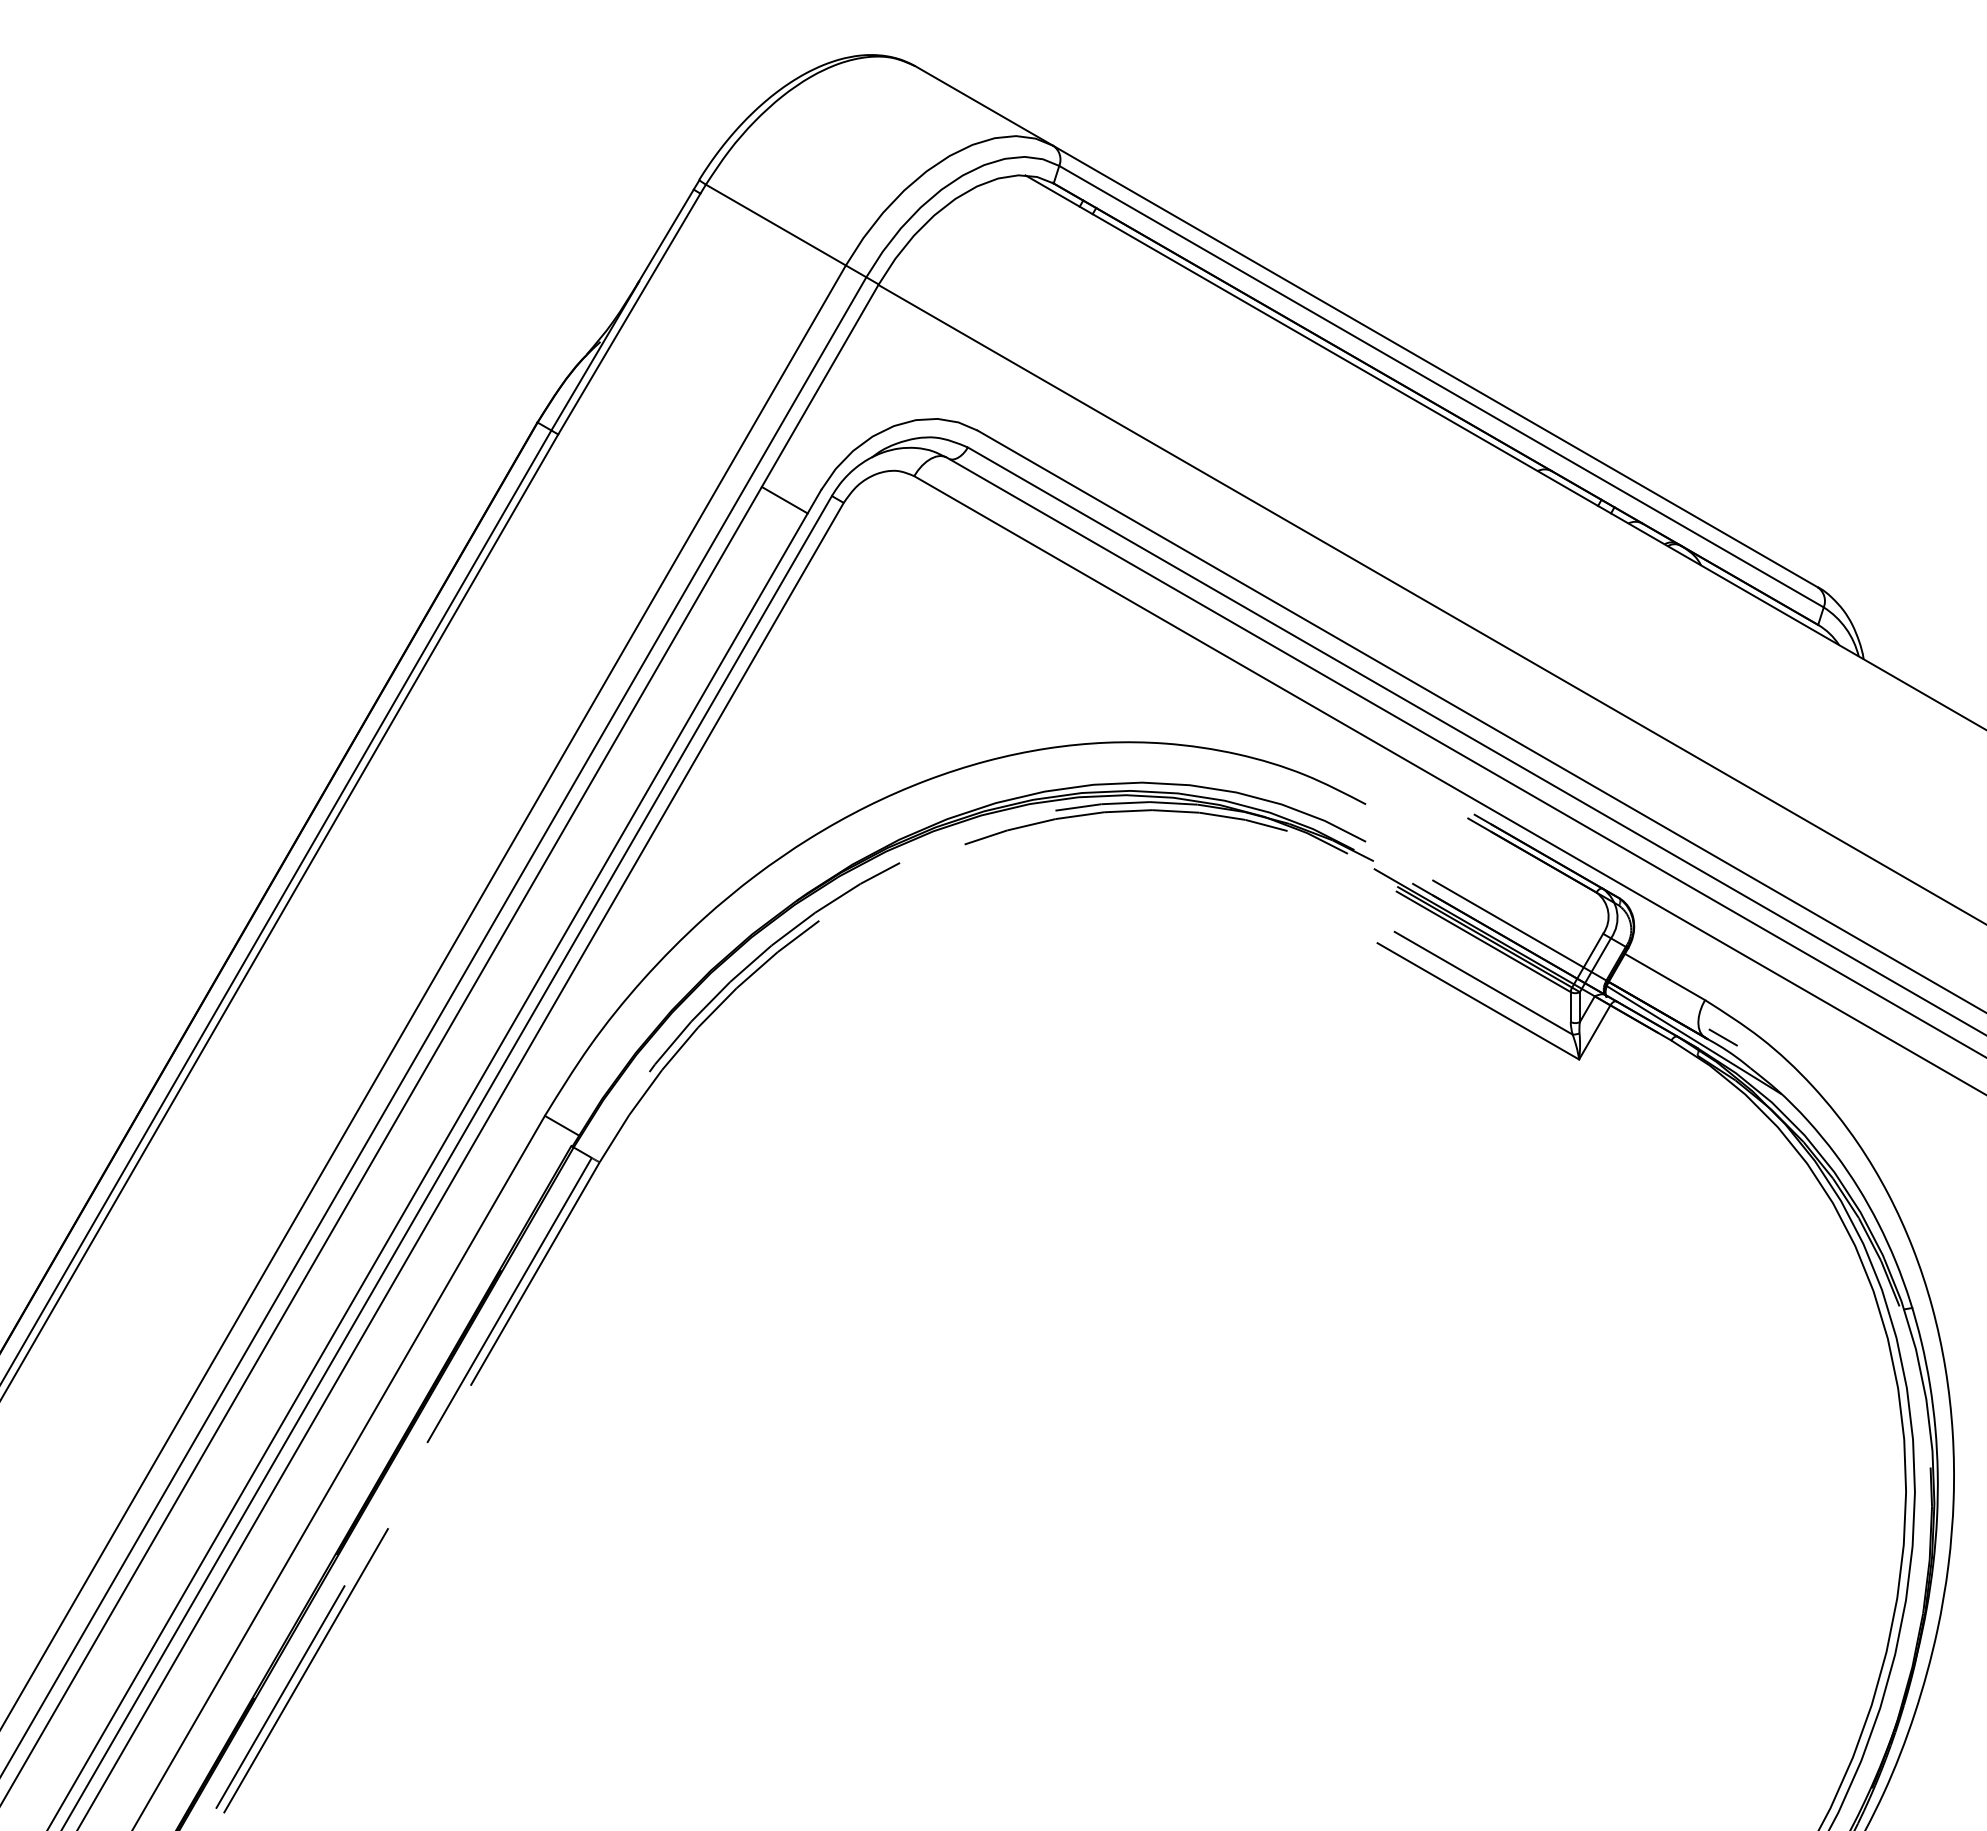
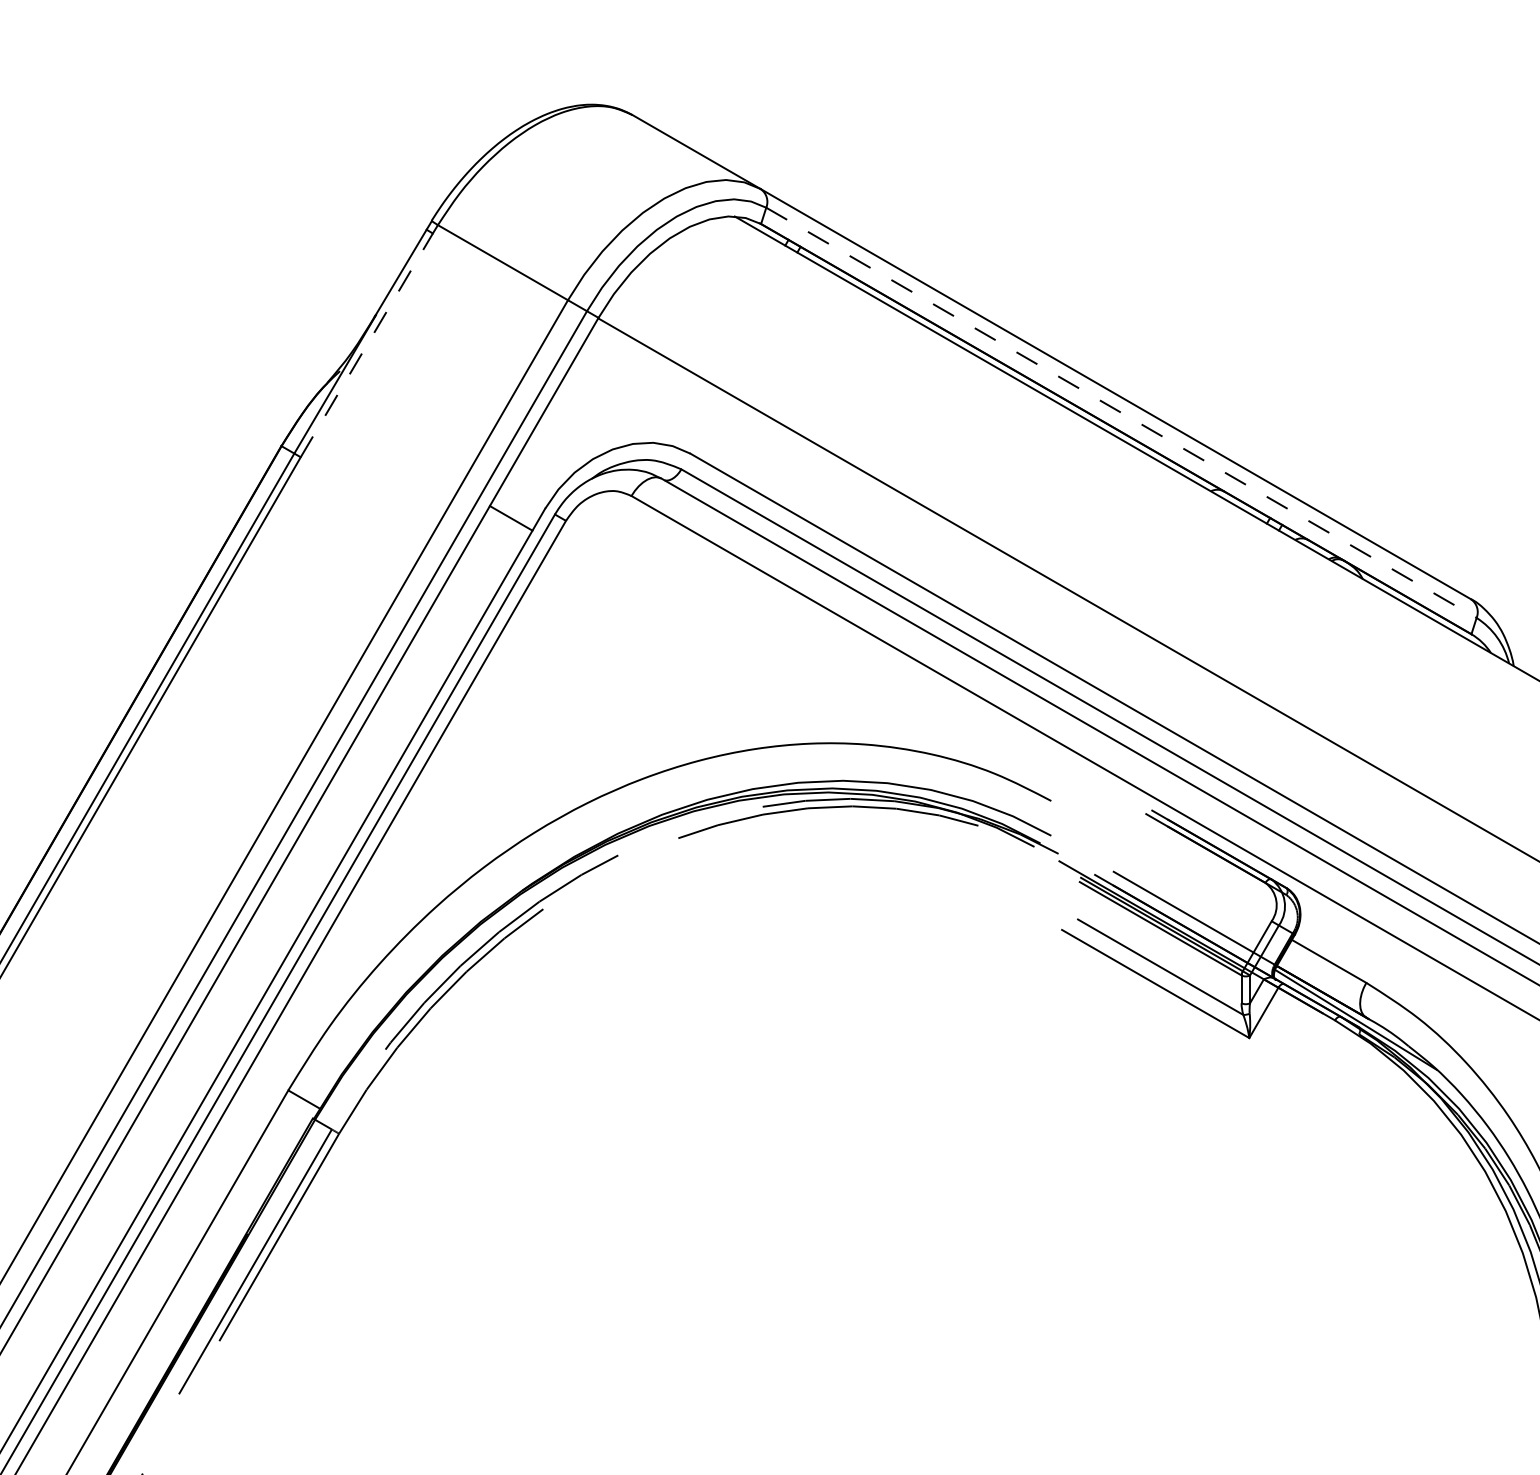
line: (629, 314) -> (366, 345), solid -> dashed
line: (1441, 386) -> (1121, 412), solid -> dashed
line: (1722, 1037) -> (1382, 1017), removed

